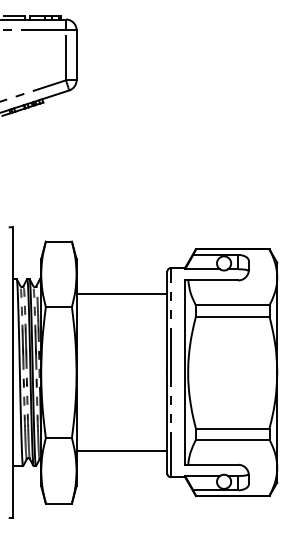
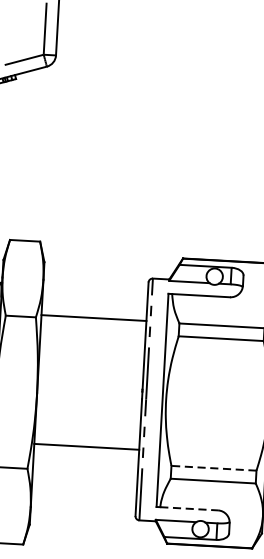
line: (121, 293) -> (93, 317), moved
line: (232, 428) -> (213, 468), solid -> dashed
line: (121, 451) -> (86, 447), moved
line: (213, 464) -> (189, 508), solid -> dashed

